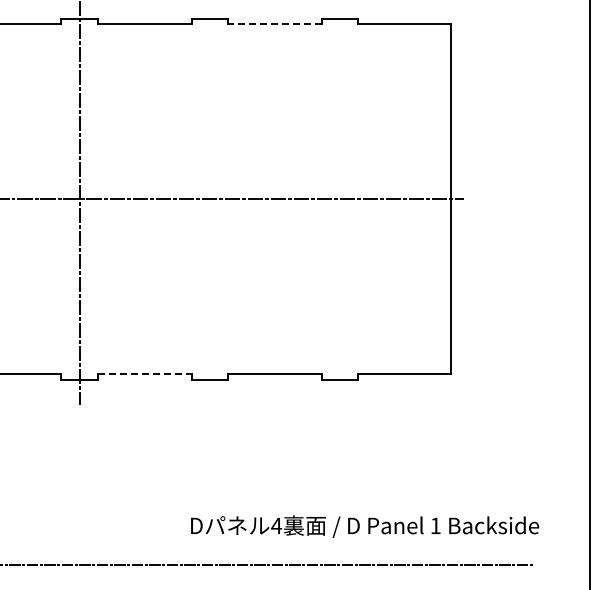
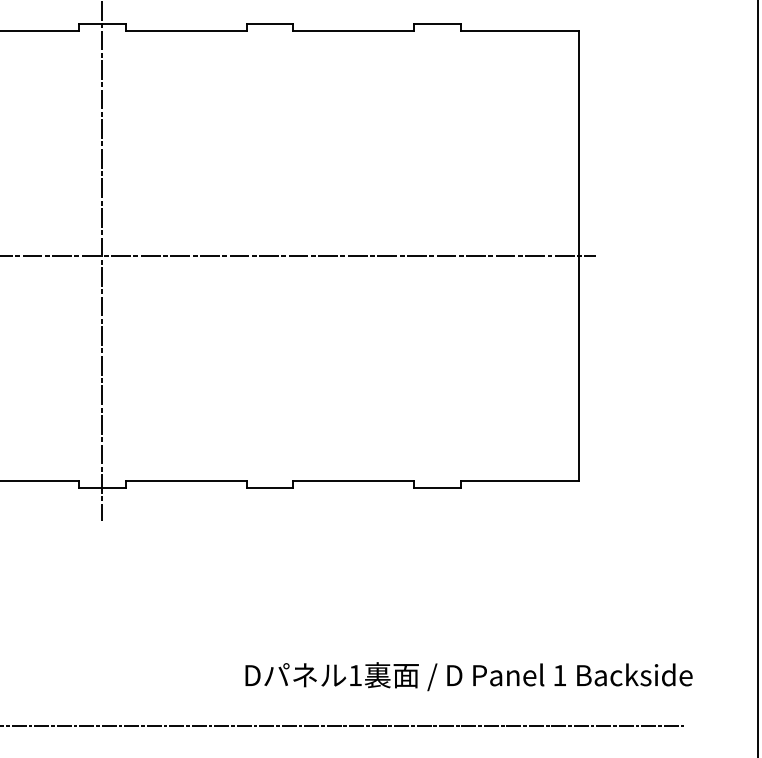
line: (274, 23) -> (352, 30), dashed -> solid
line: (145, 374) -> (187, 481), dashed -> solid
text: (276, 525) -> (355, 675), 4 -> 1

